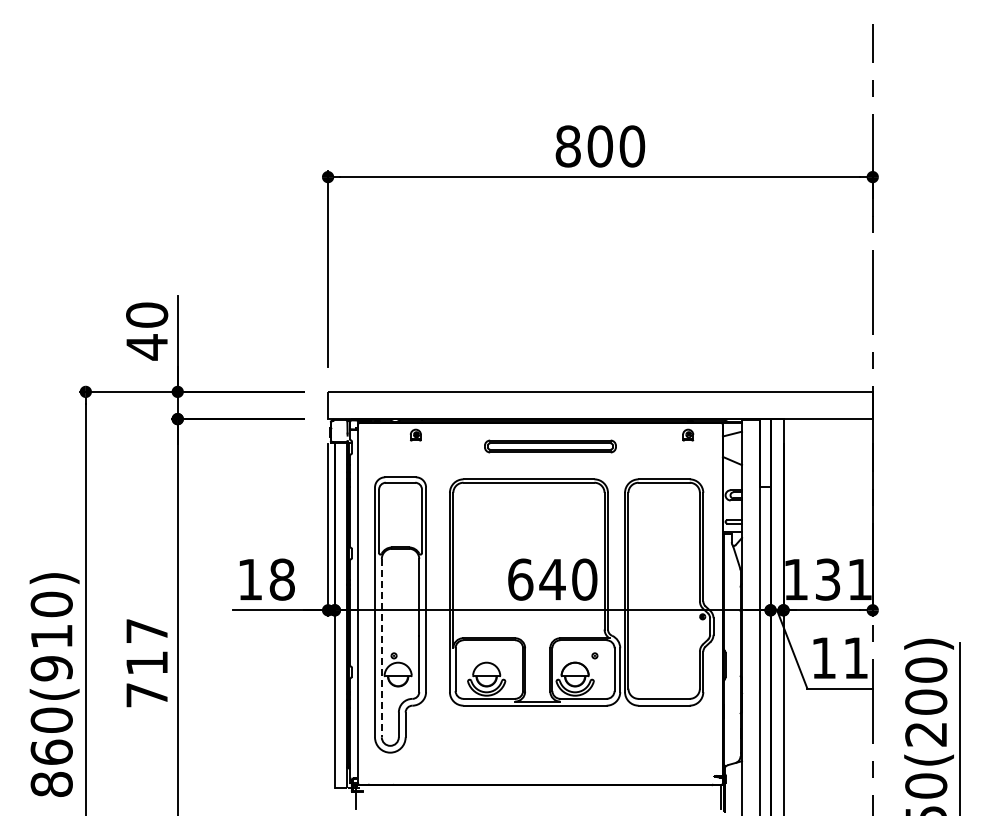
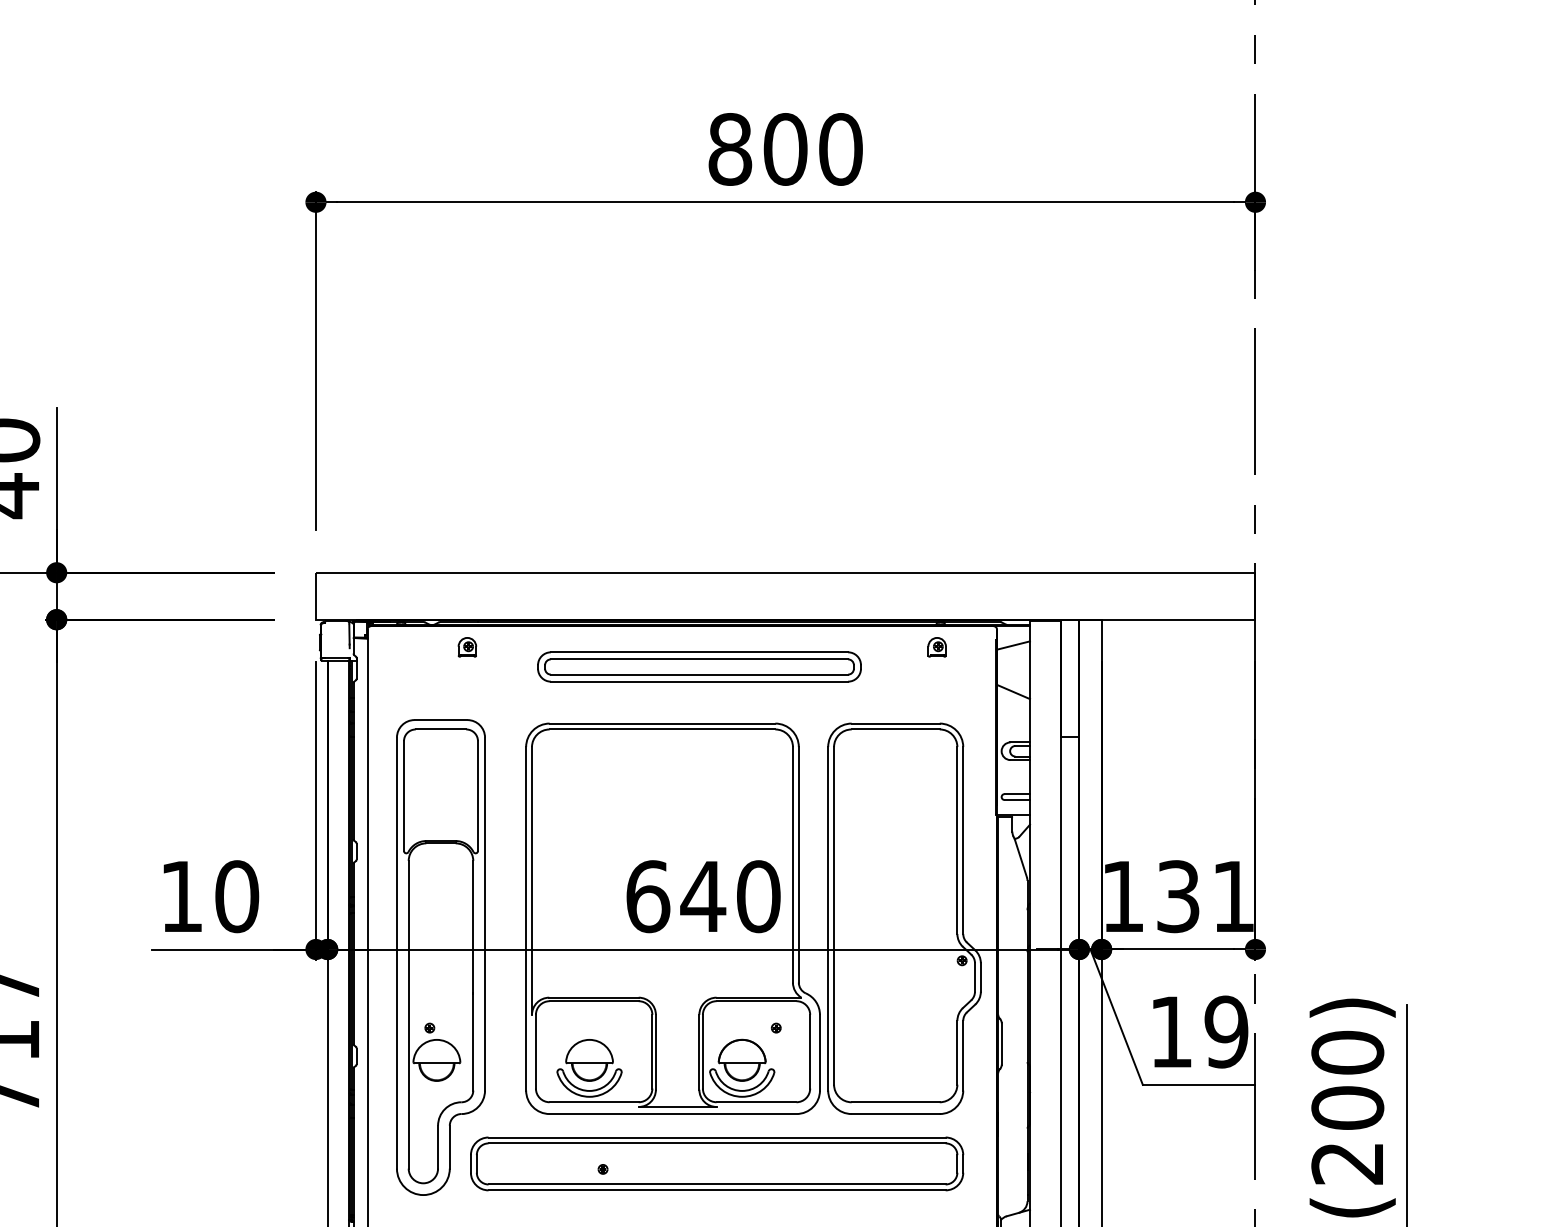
part: (550, 446) -> (699, 666), size x1.43
text: (282, 579) -> (237, 896), 18 -> 10
line: (381, 648) -> (408, 1015), dashed -> solid
text: (855, 658) -> (1225, 1032), 11 -> 19
part: (560, 734) -> (716, 1163), added

